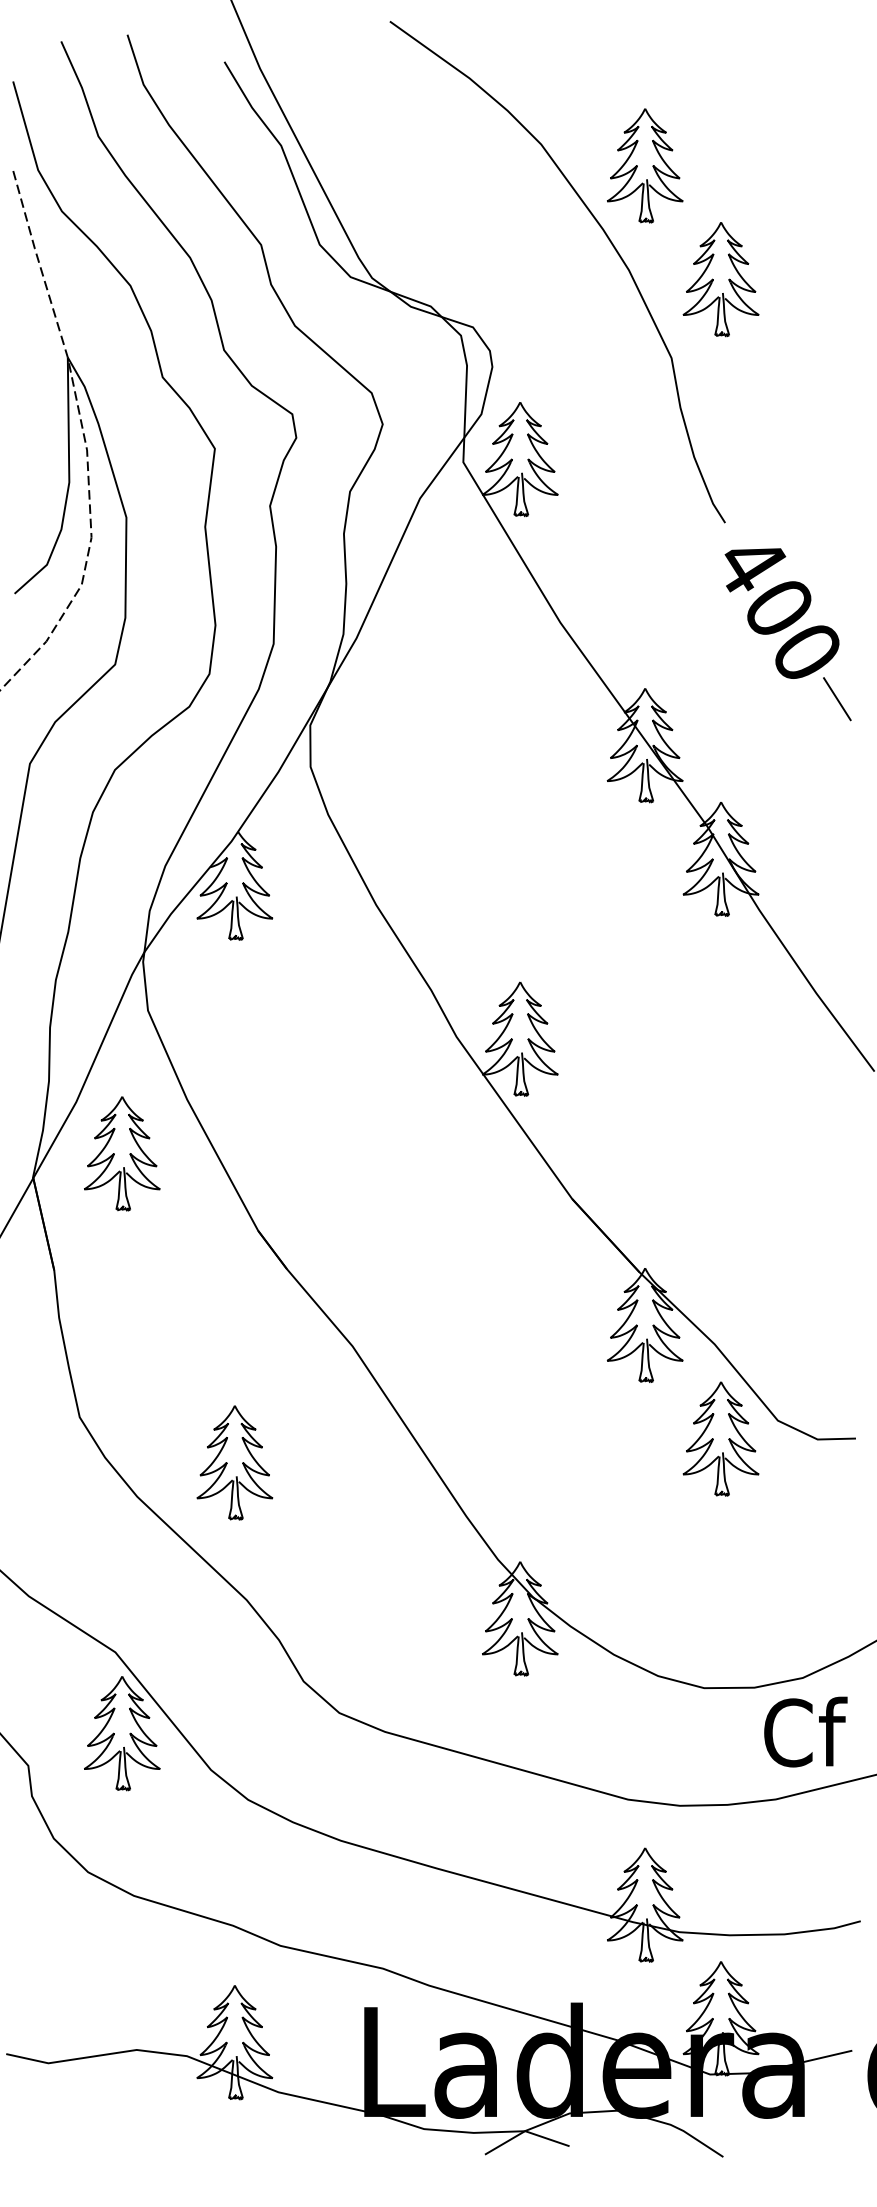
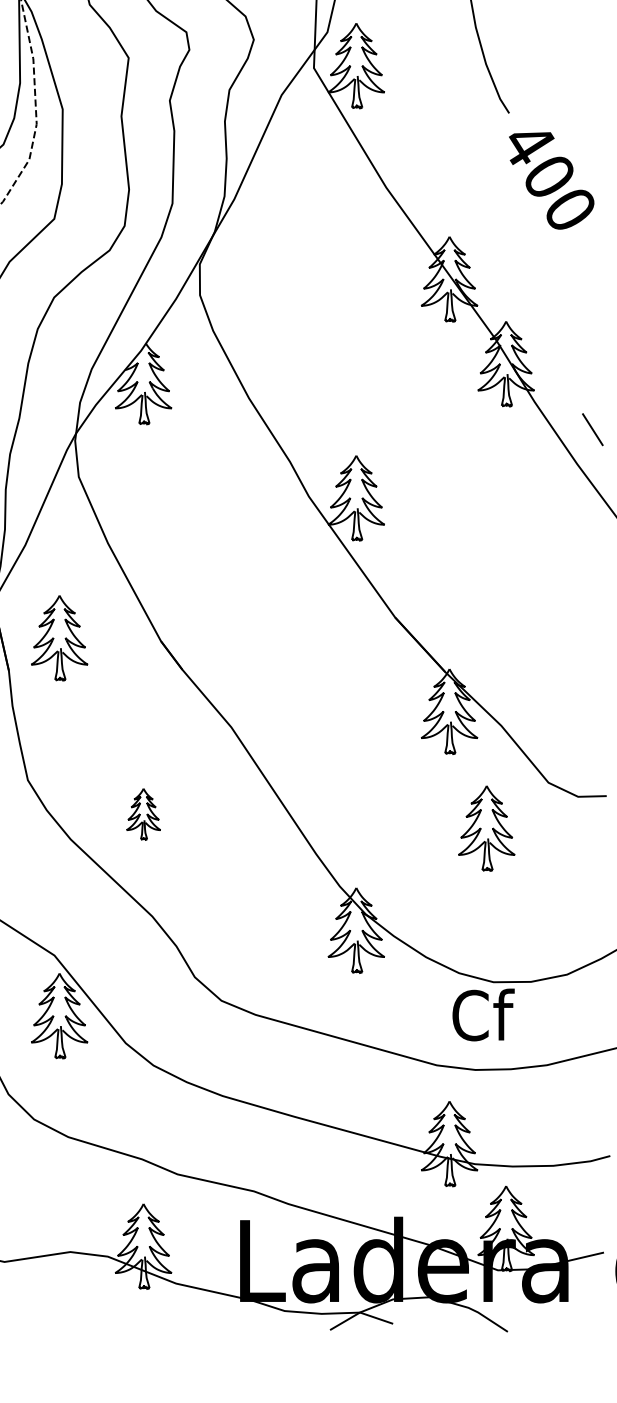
line: (837, 699) -> (592, 429), moved
part: (122, 1153) -> (59, 637), moved
part: (720, 1438) -> (486, 828), moved
part: (234, 1462) -> (143, 813), size x0.6
text: (805, 1731) -> (483, 1014), moved

